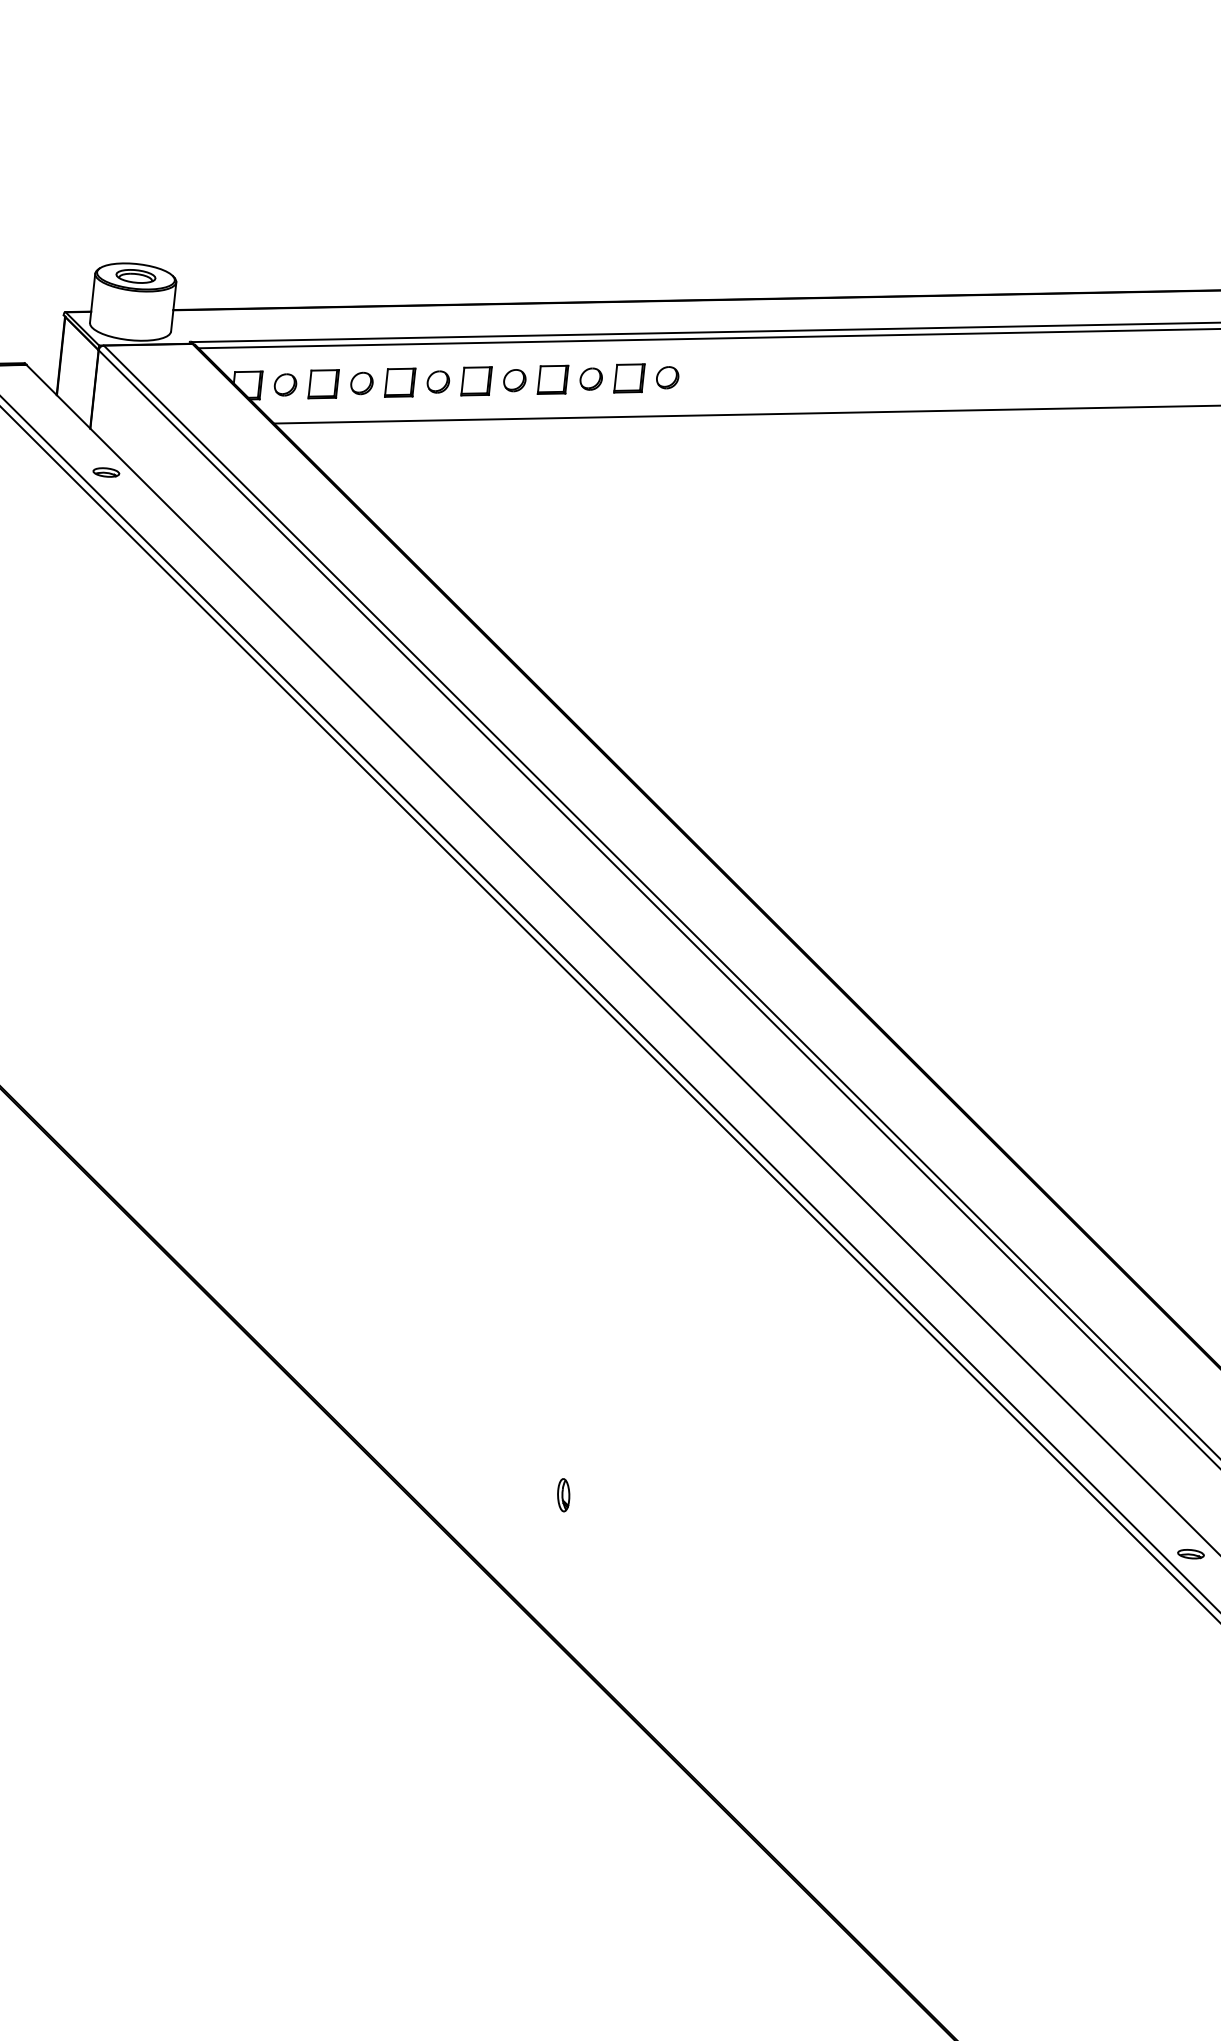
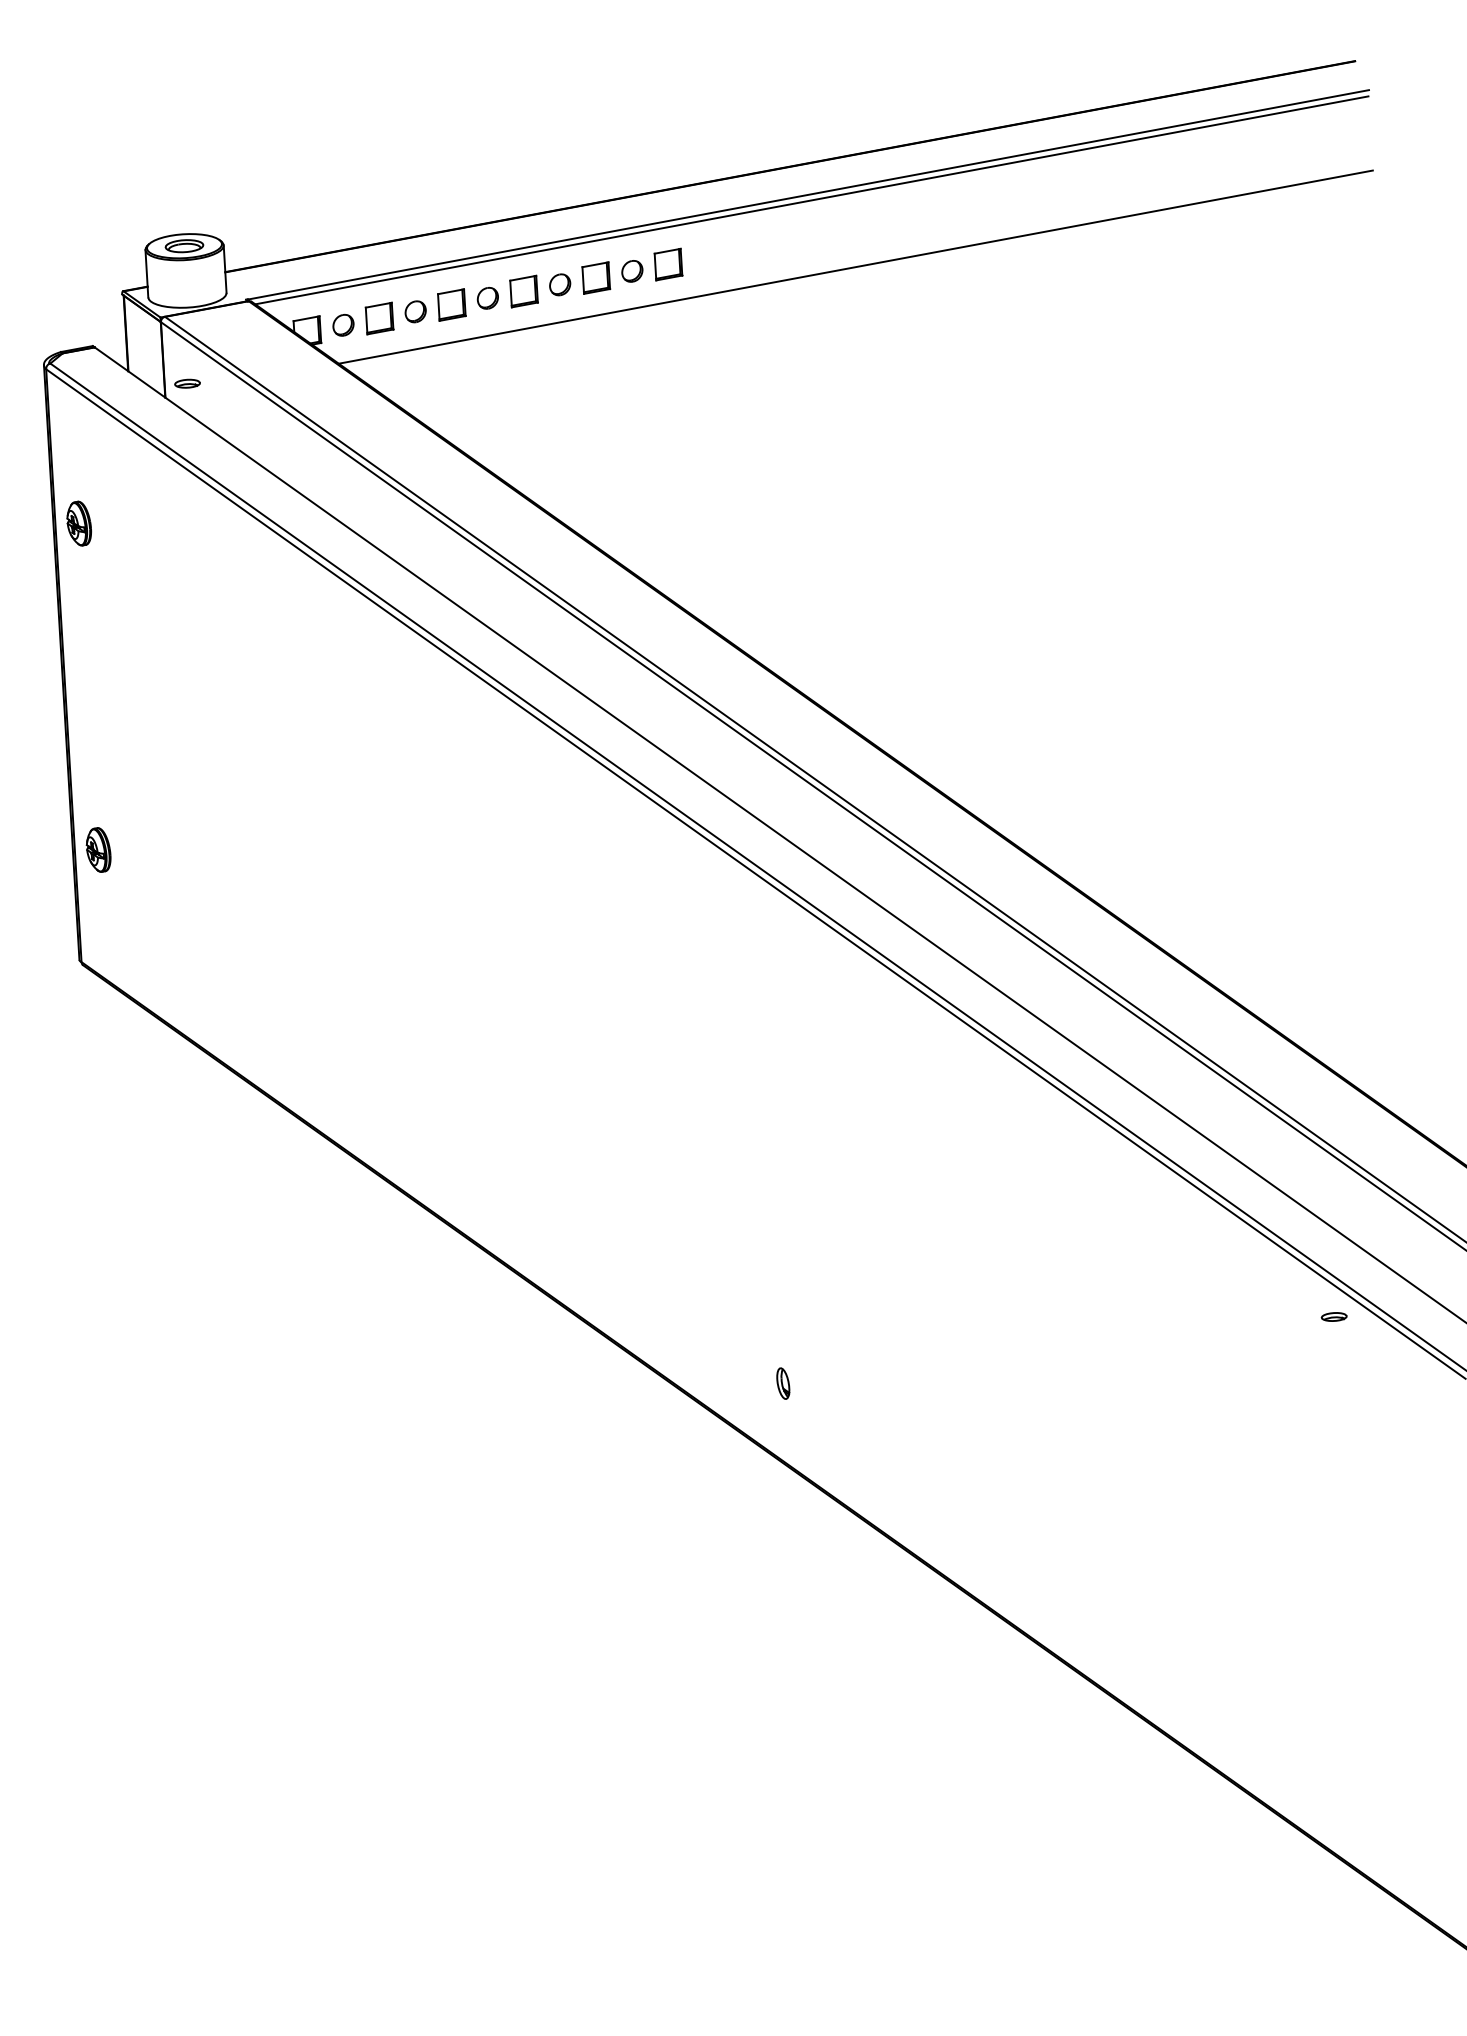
part: (667, 377) -> (704, 257), removed
part: (106, 472) -> (187, 383), moved
part: (563, 1495) -> (783, 1383), moved
part: (1190, 1553) -> (1333, 1316), moved

